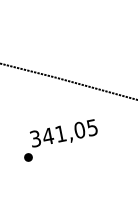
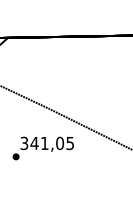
text: (59, 140) -> (42, 148), moved

